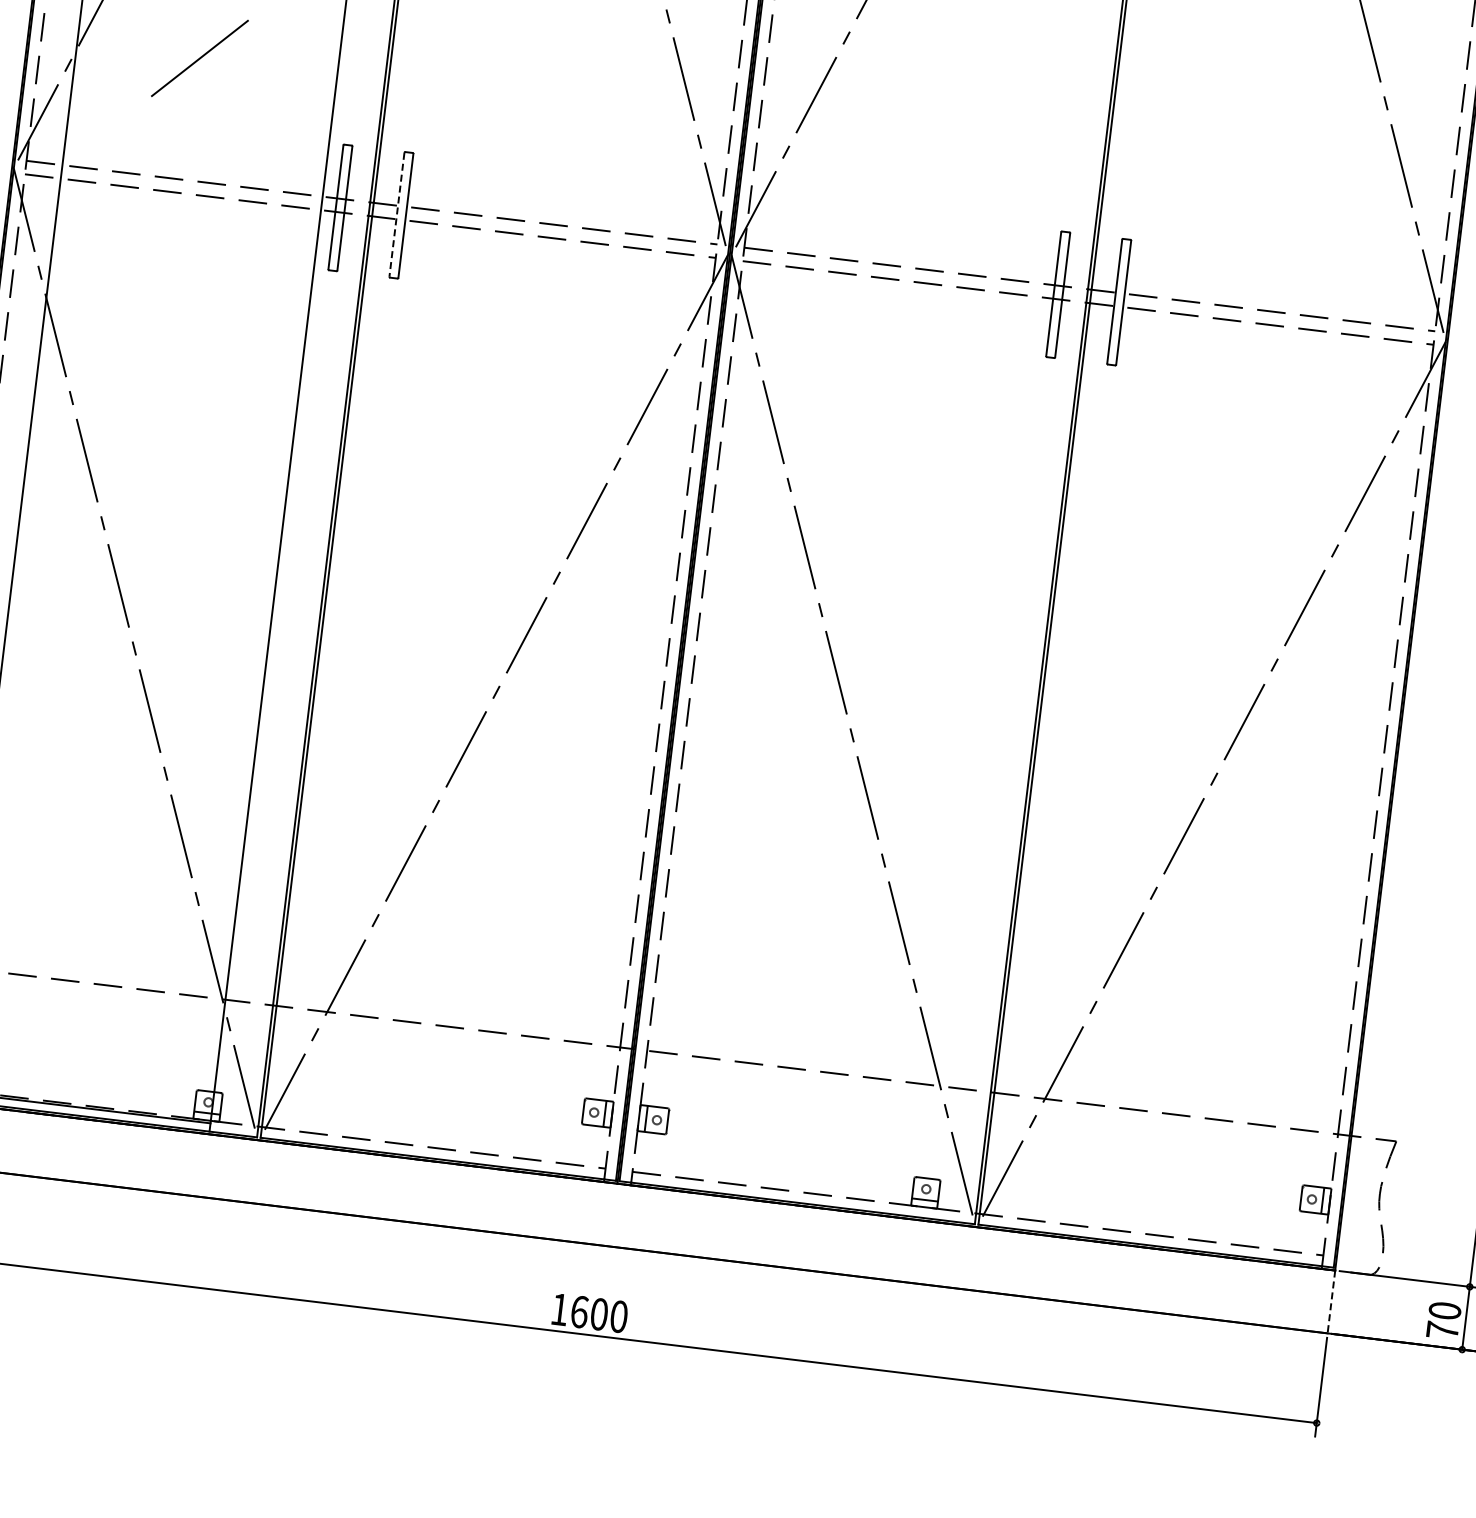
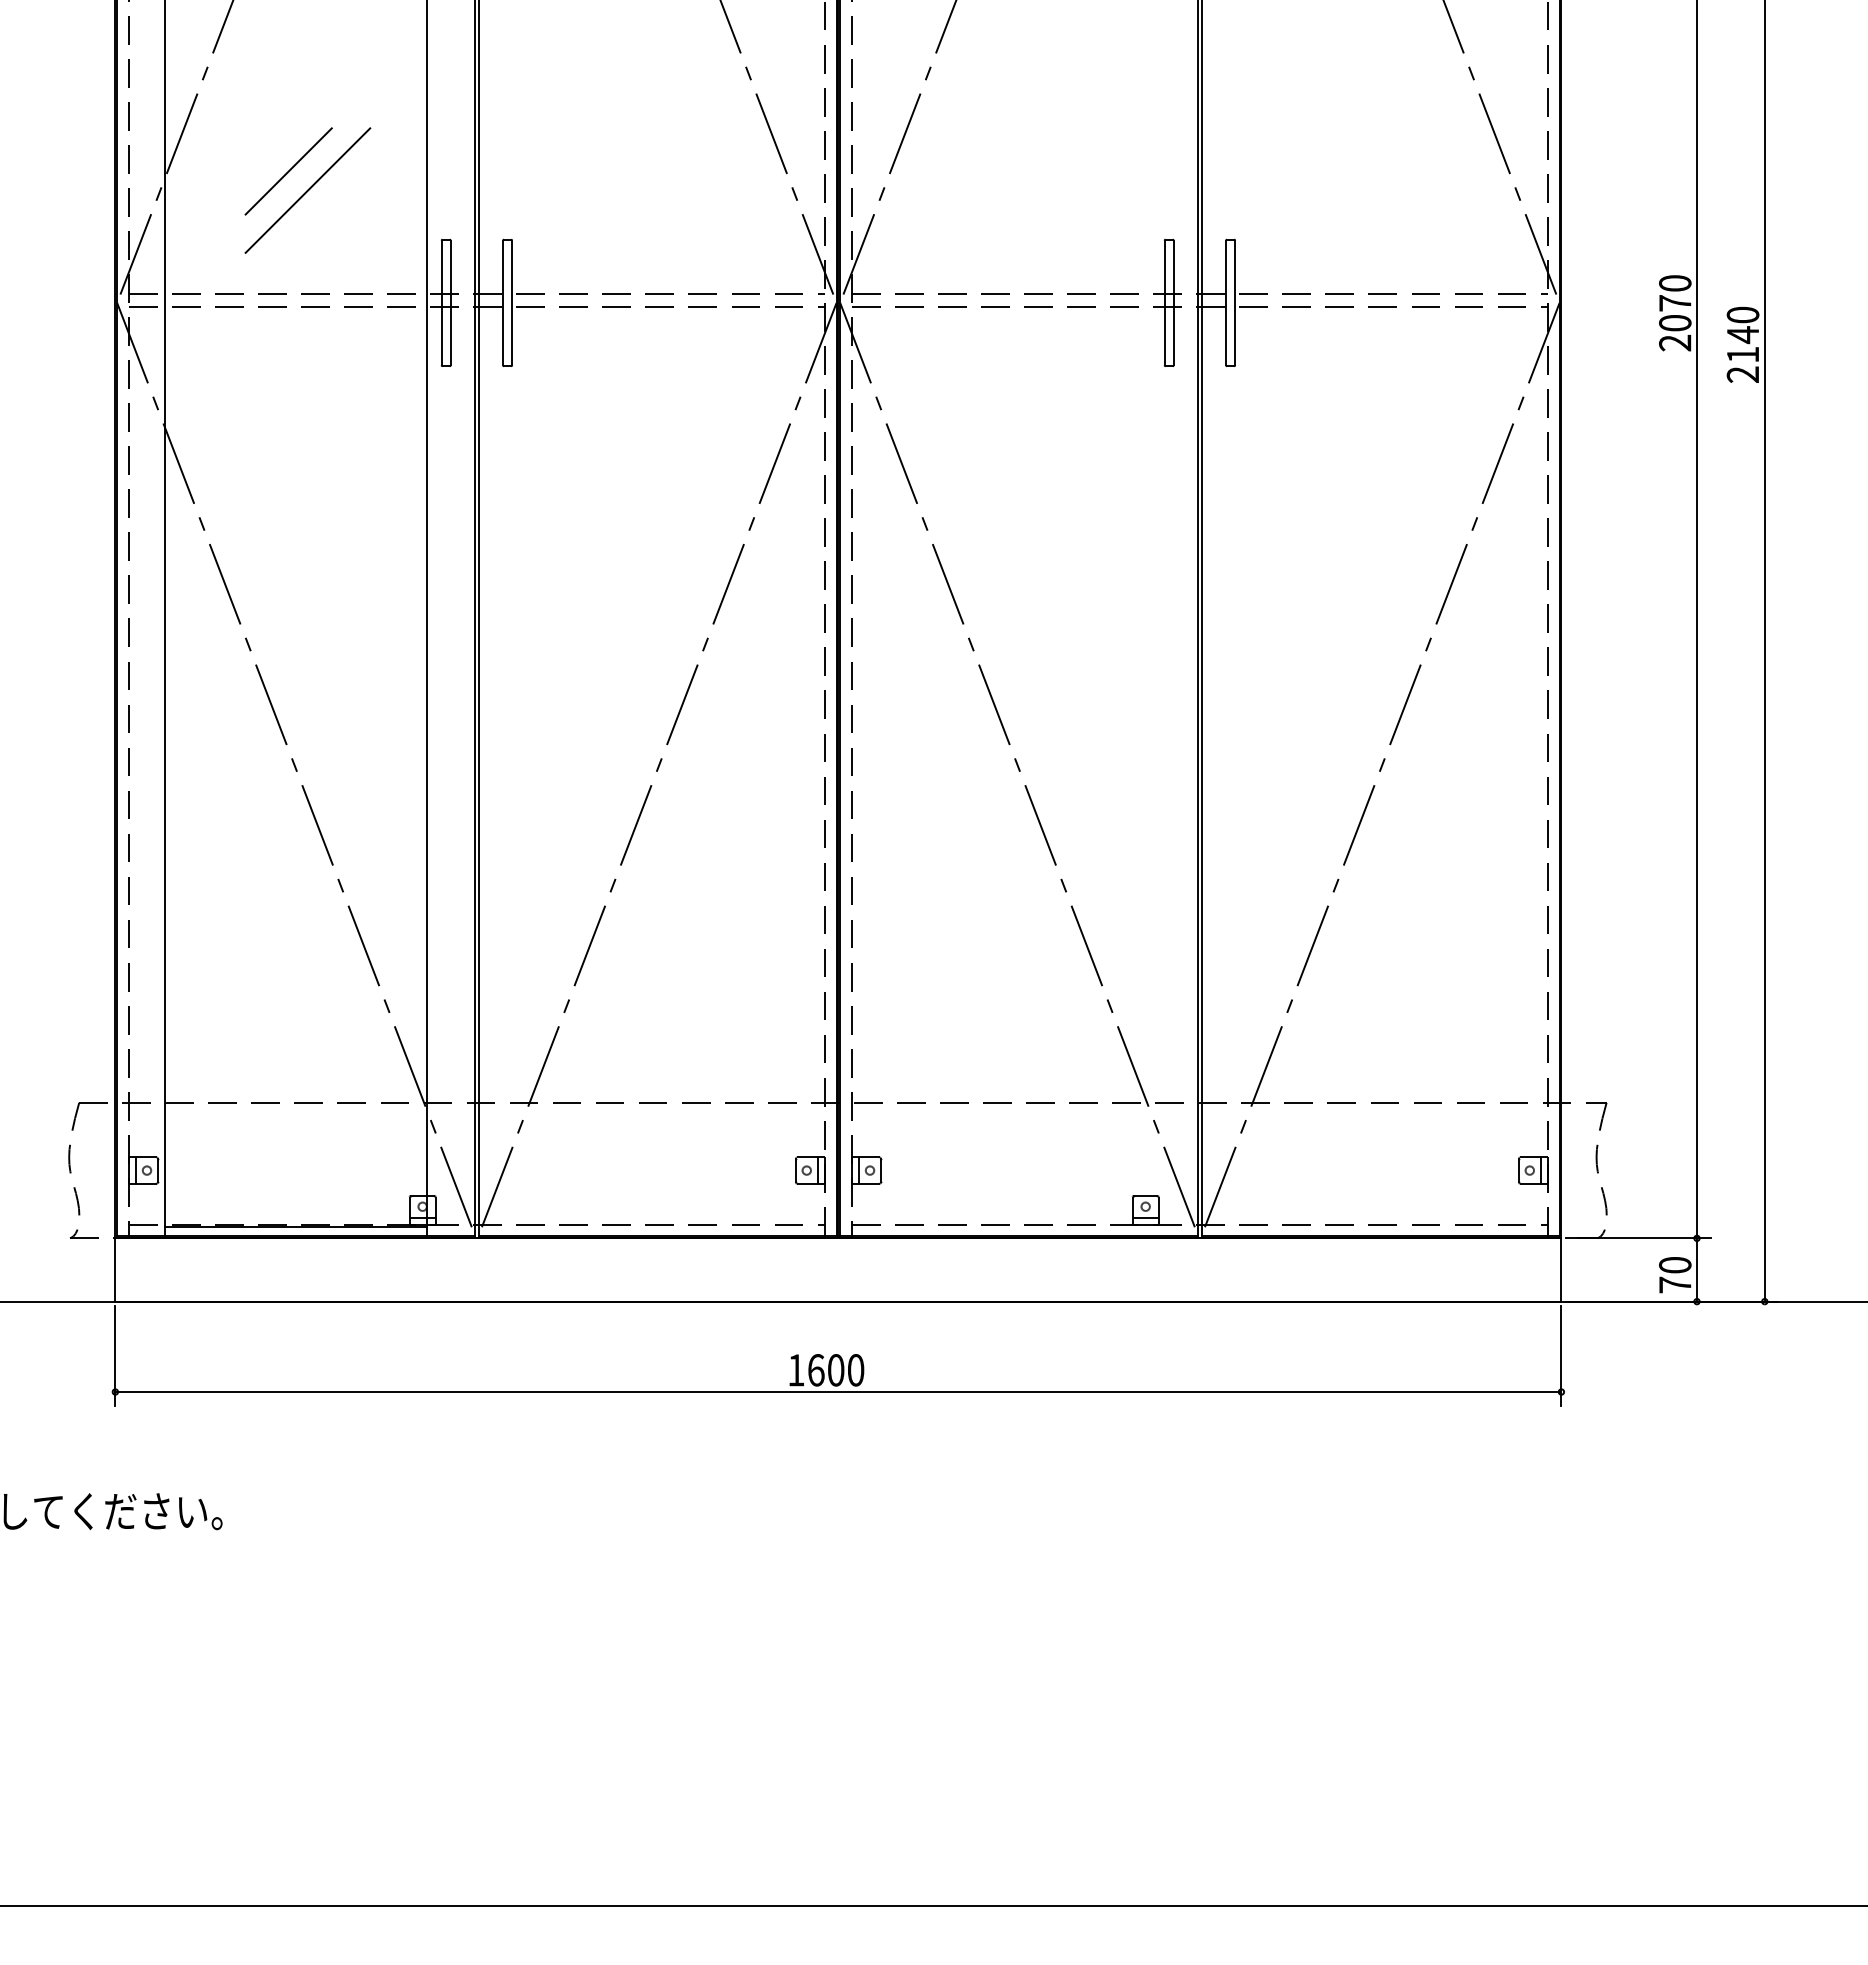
line: (216, 79) -> (307, 190), added
line: (397, 215) -> (503, 303), dashed -> solid
line: (1331, 1302) -> (1561, 1270), dashed -> solid

